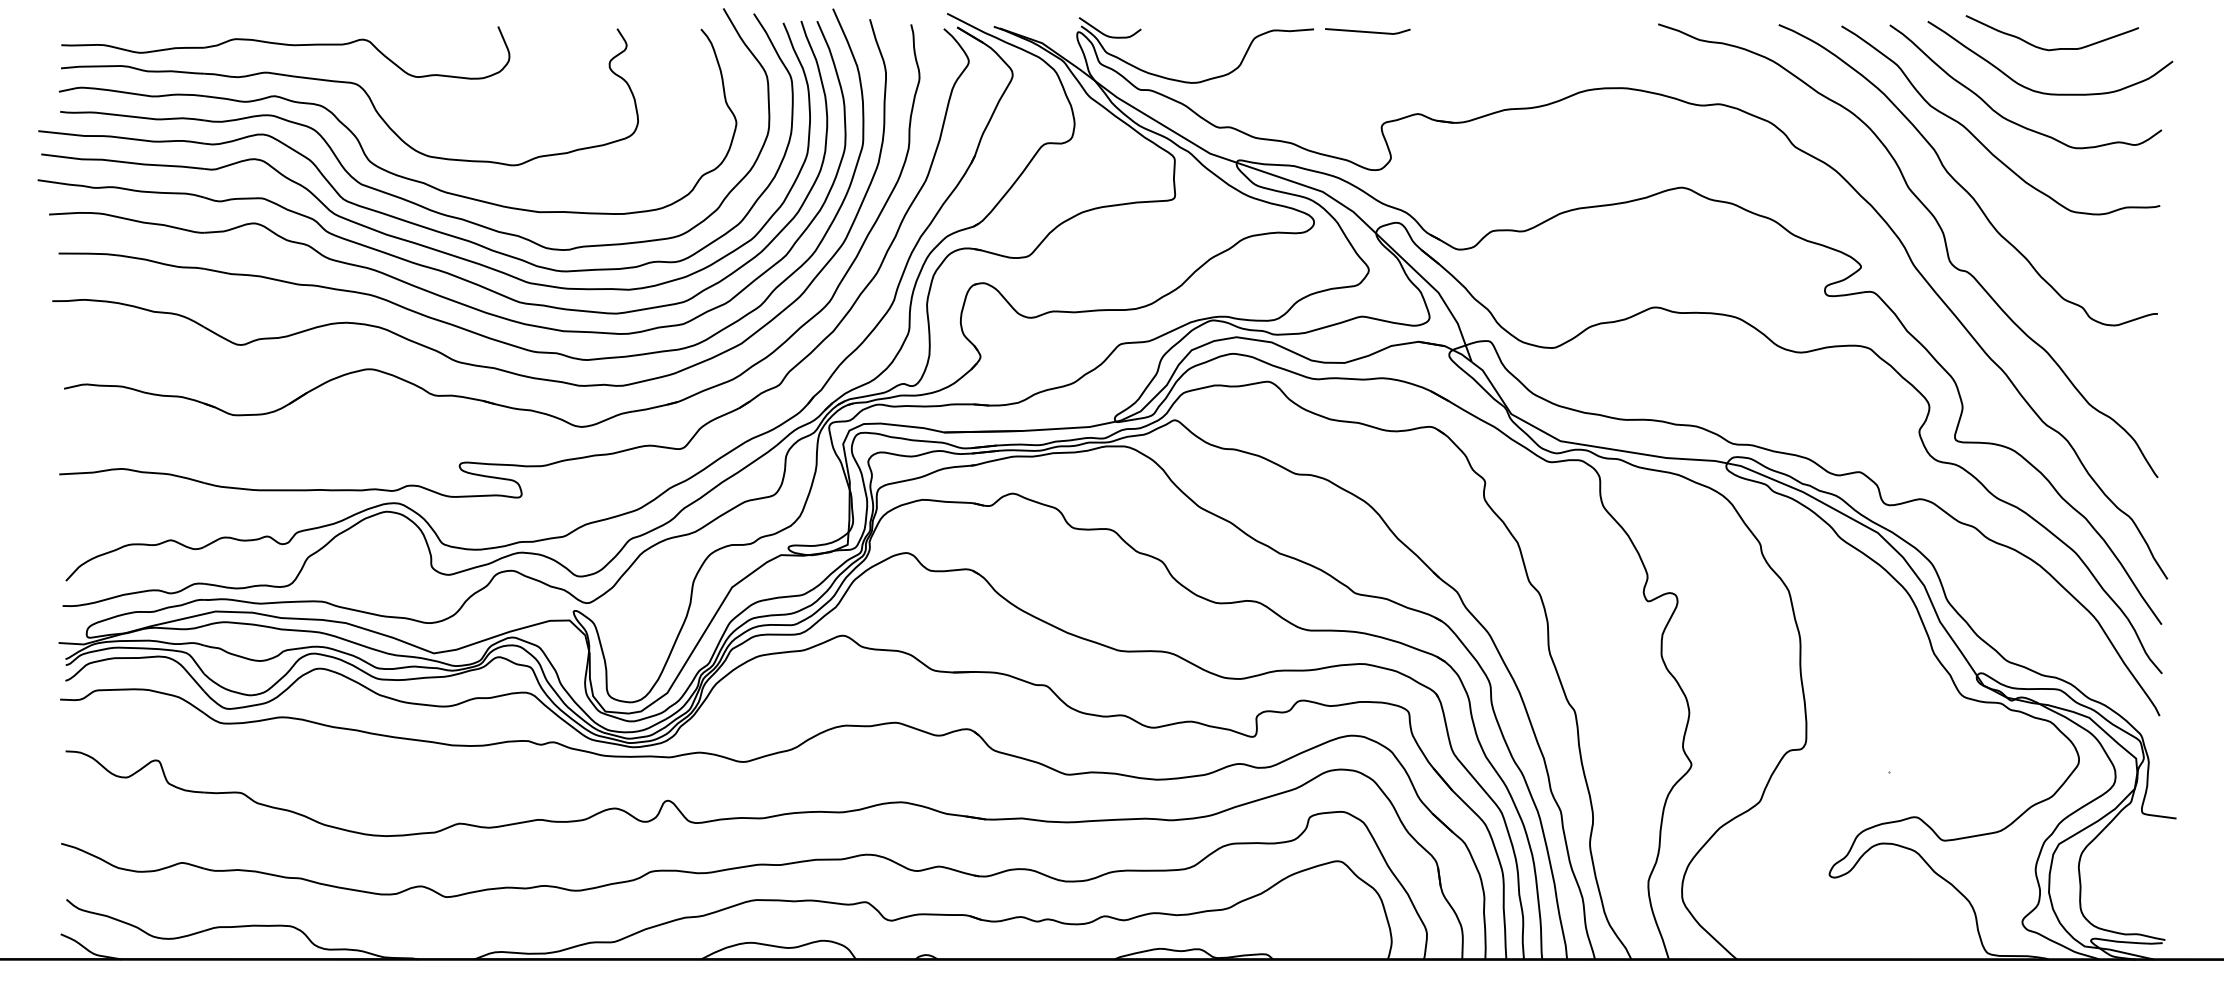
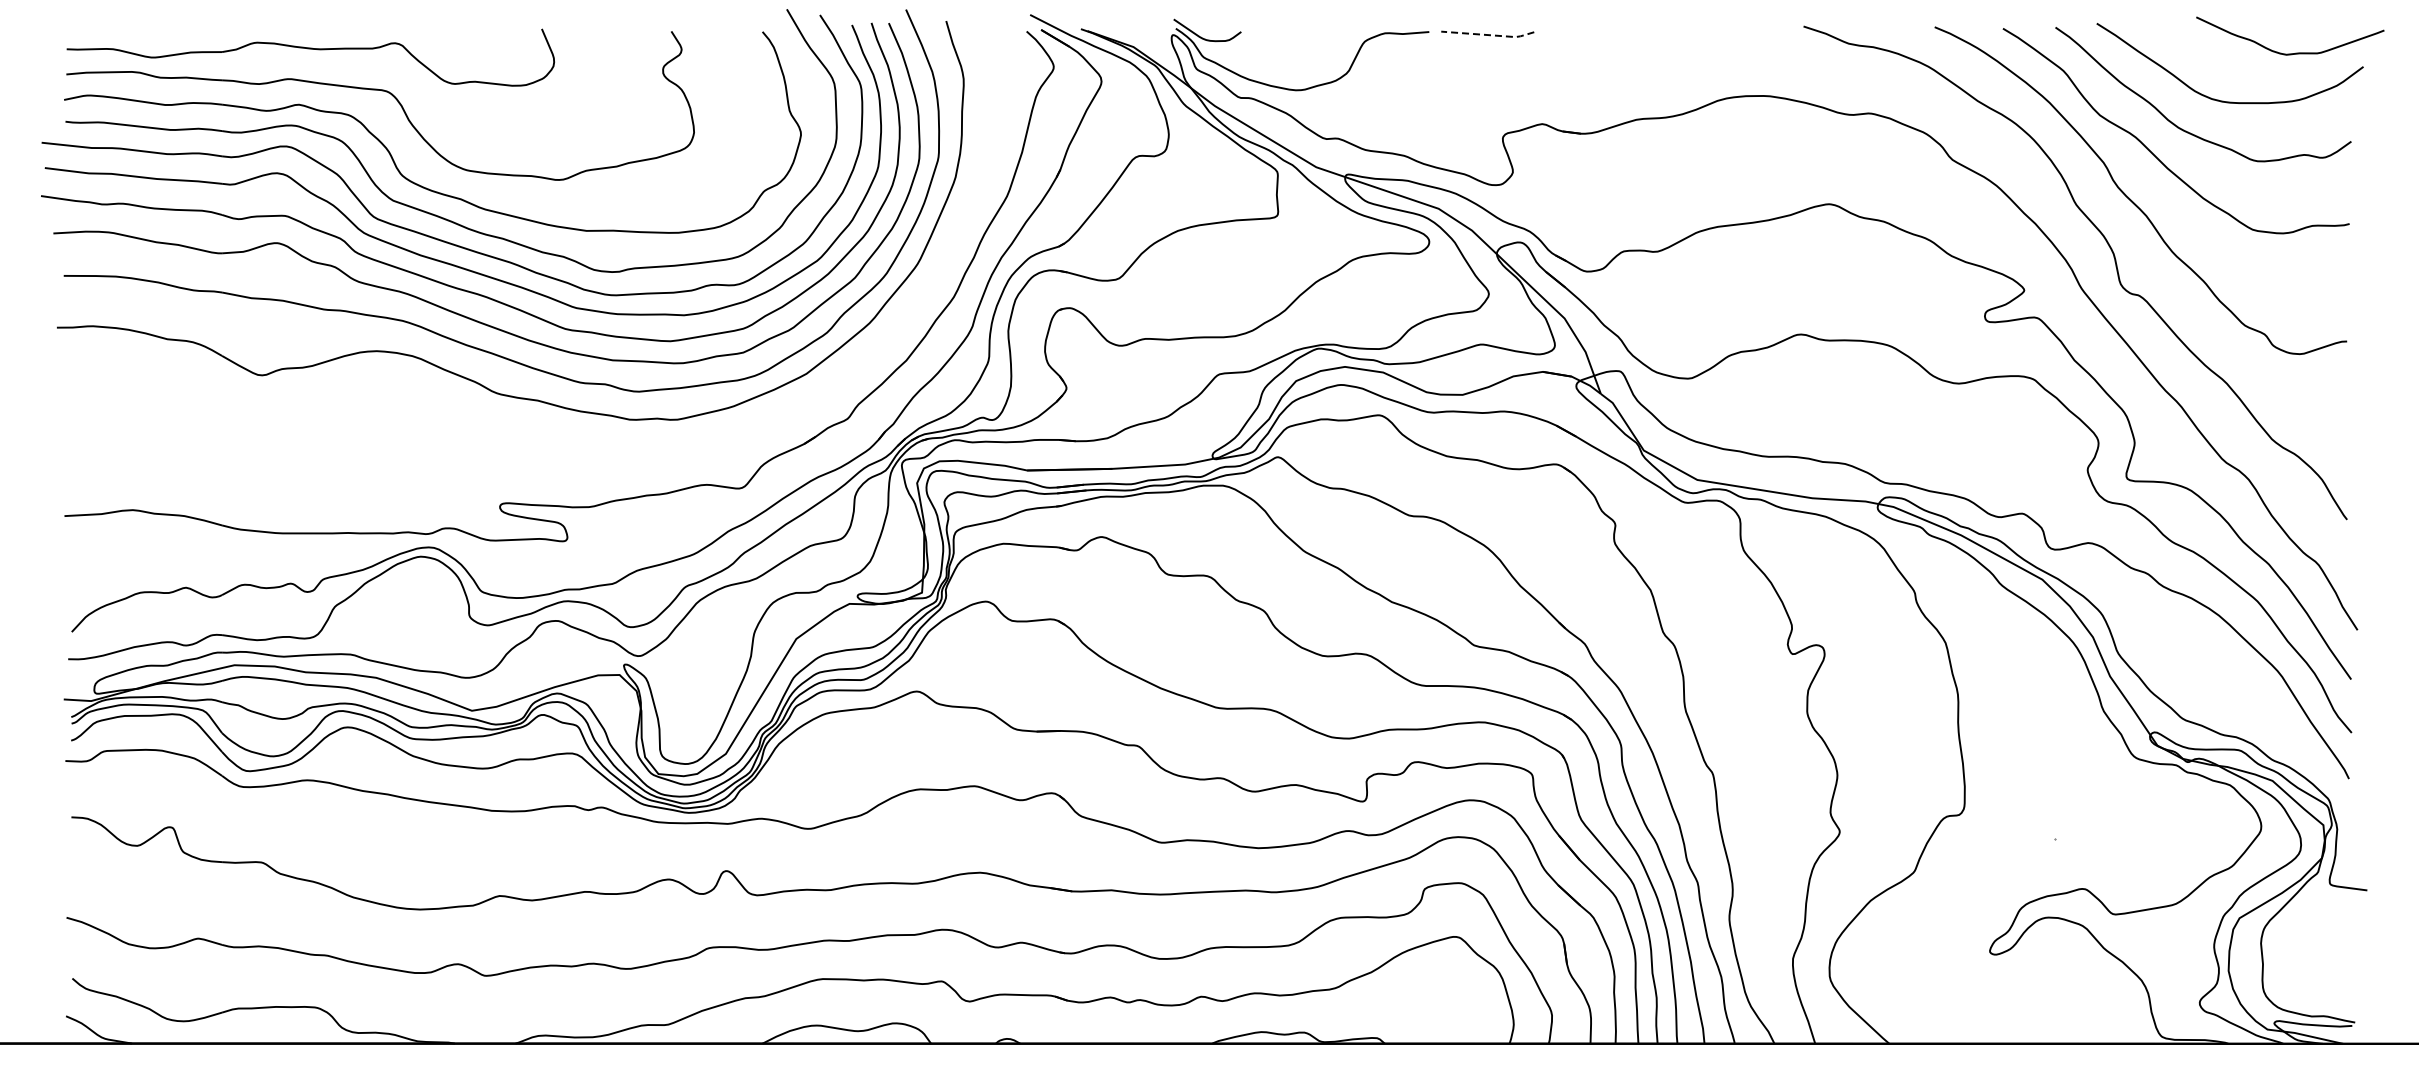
line: (1369, 32) -> (1489, 35), solid -> dashed
curve: (2057, 48) -> (2295, 52), moved
part: (461, 395) -> (502, 430), removed

